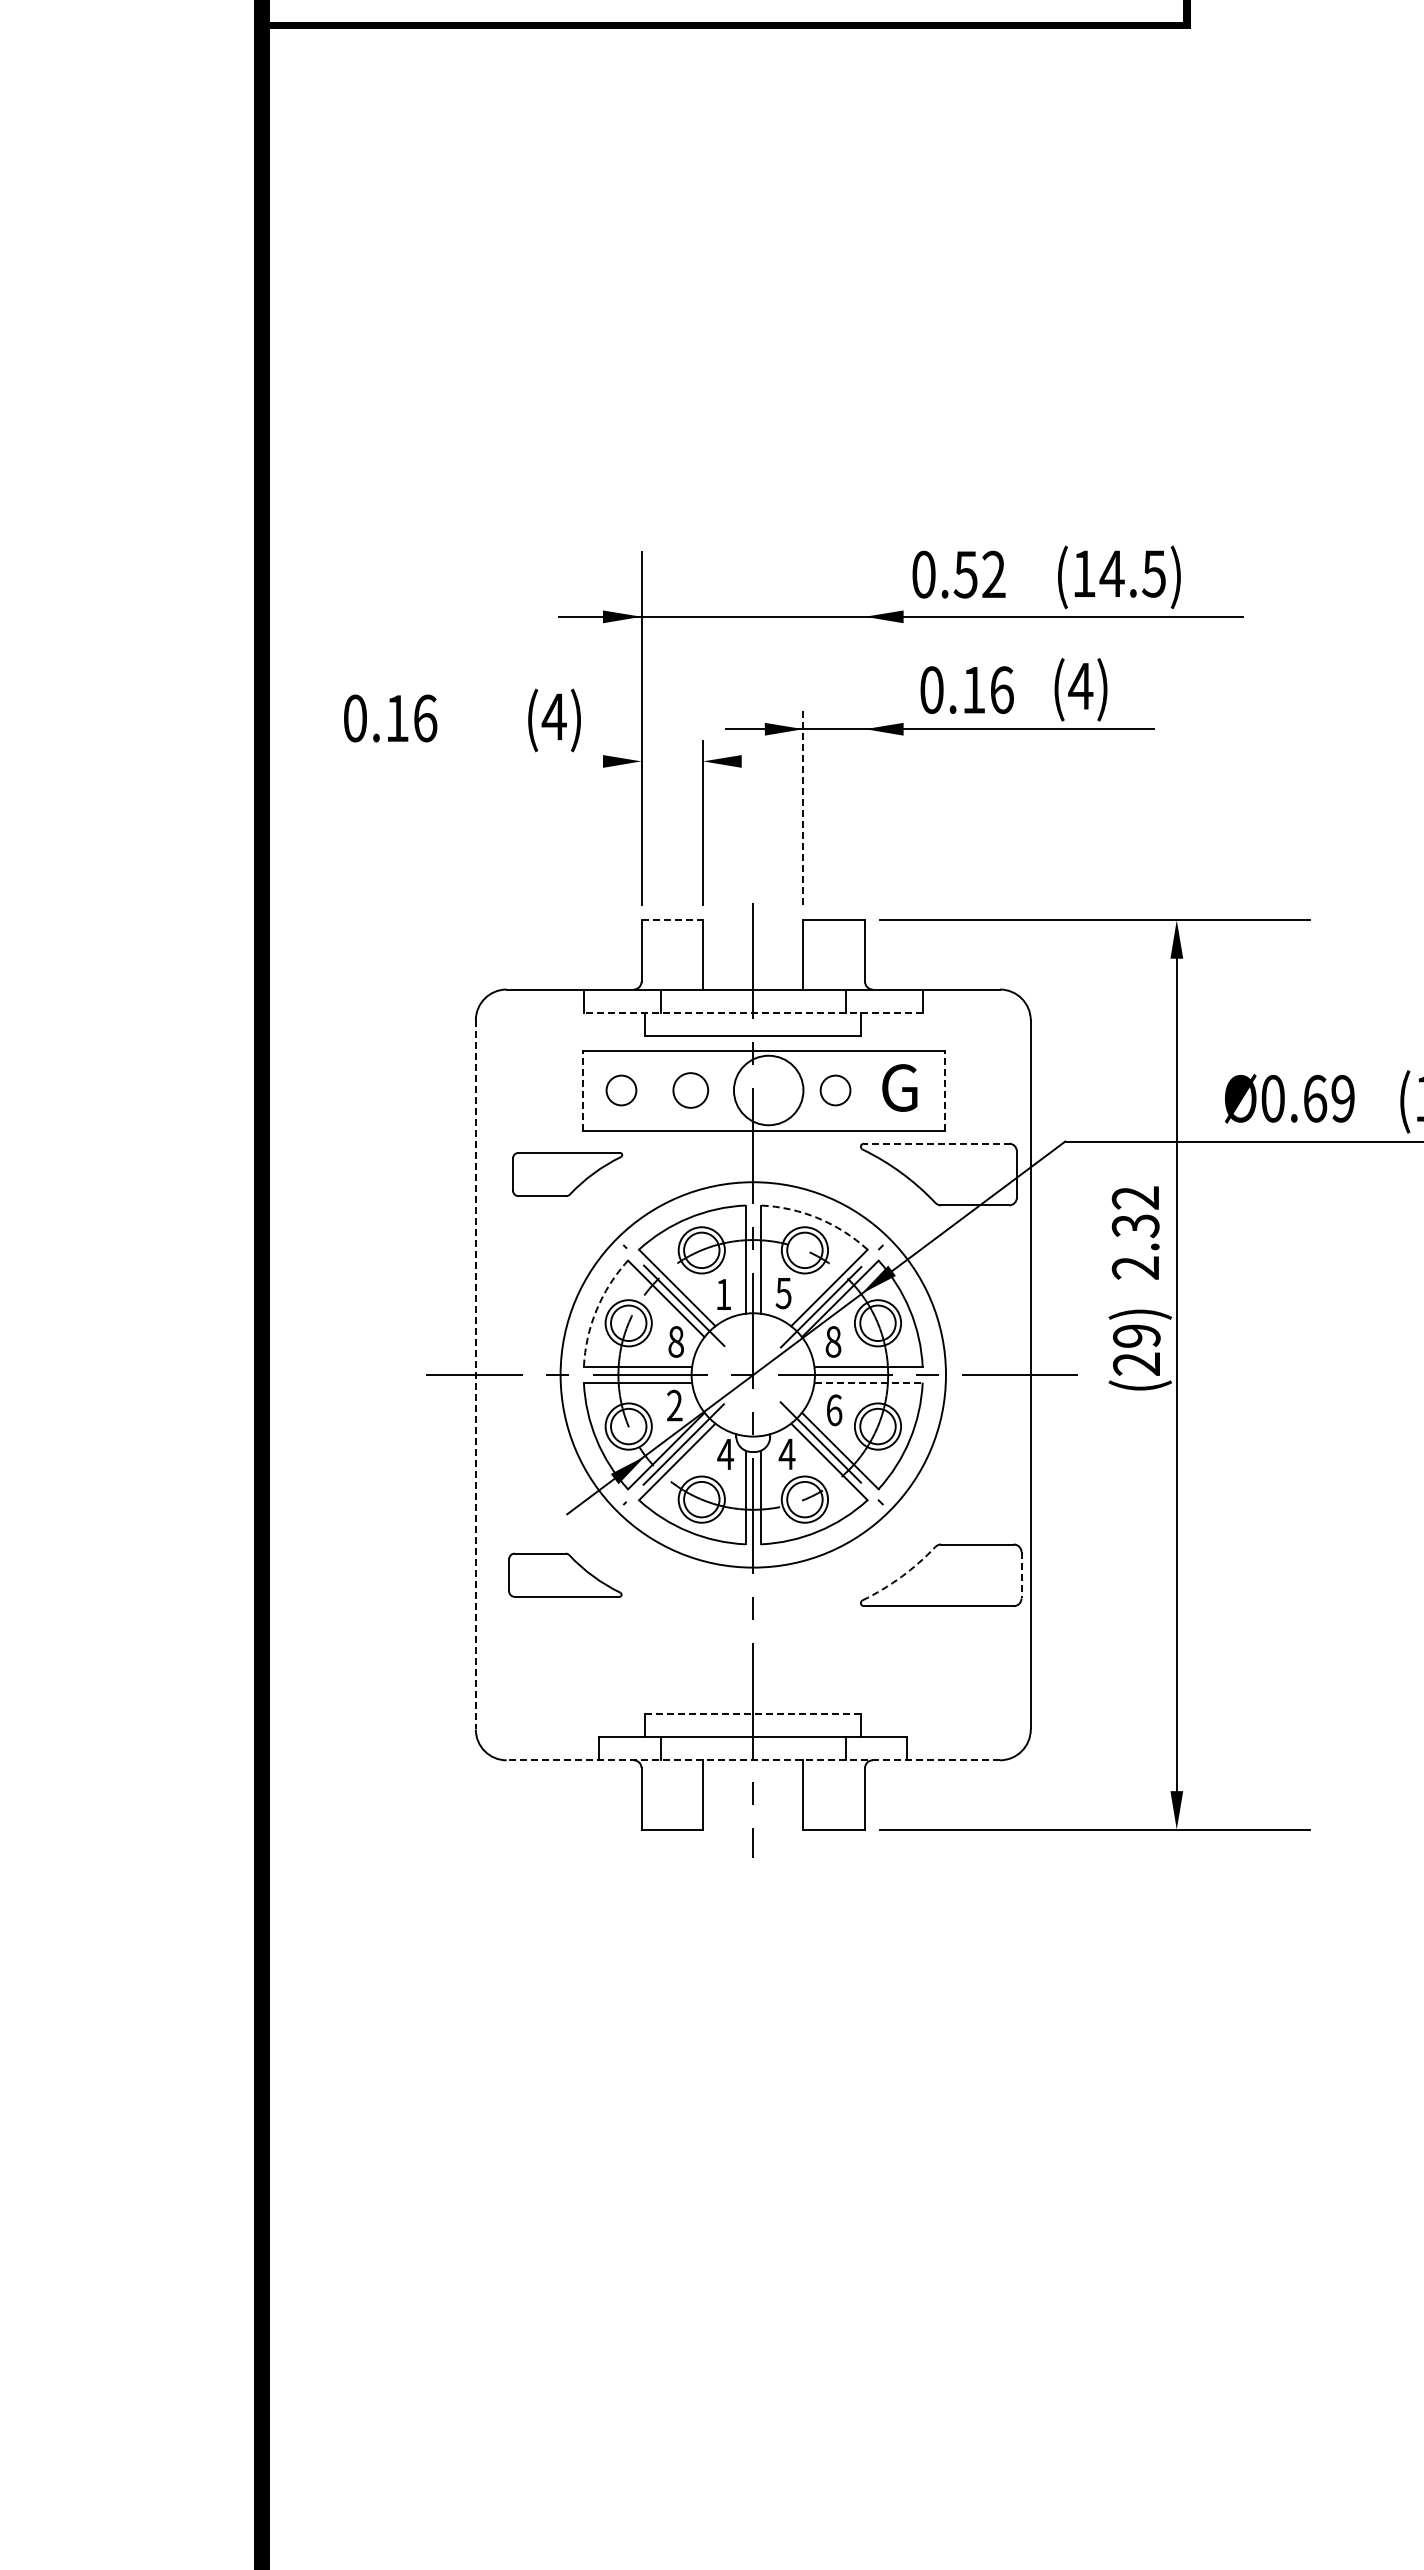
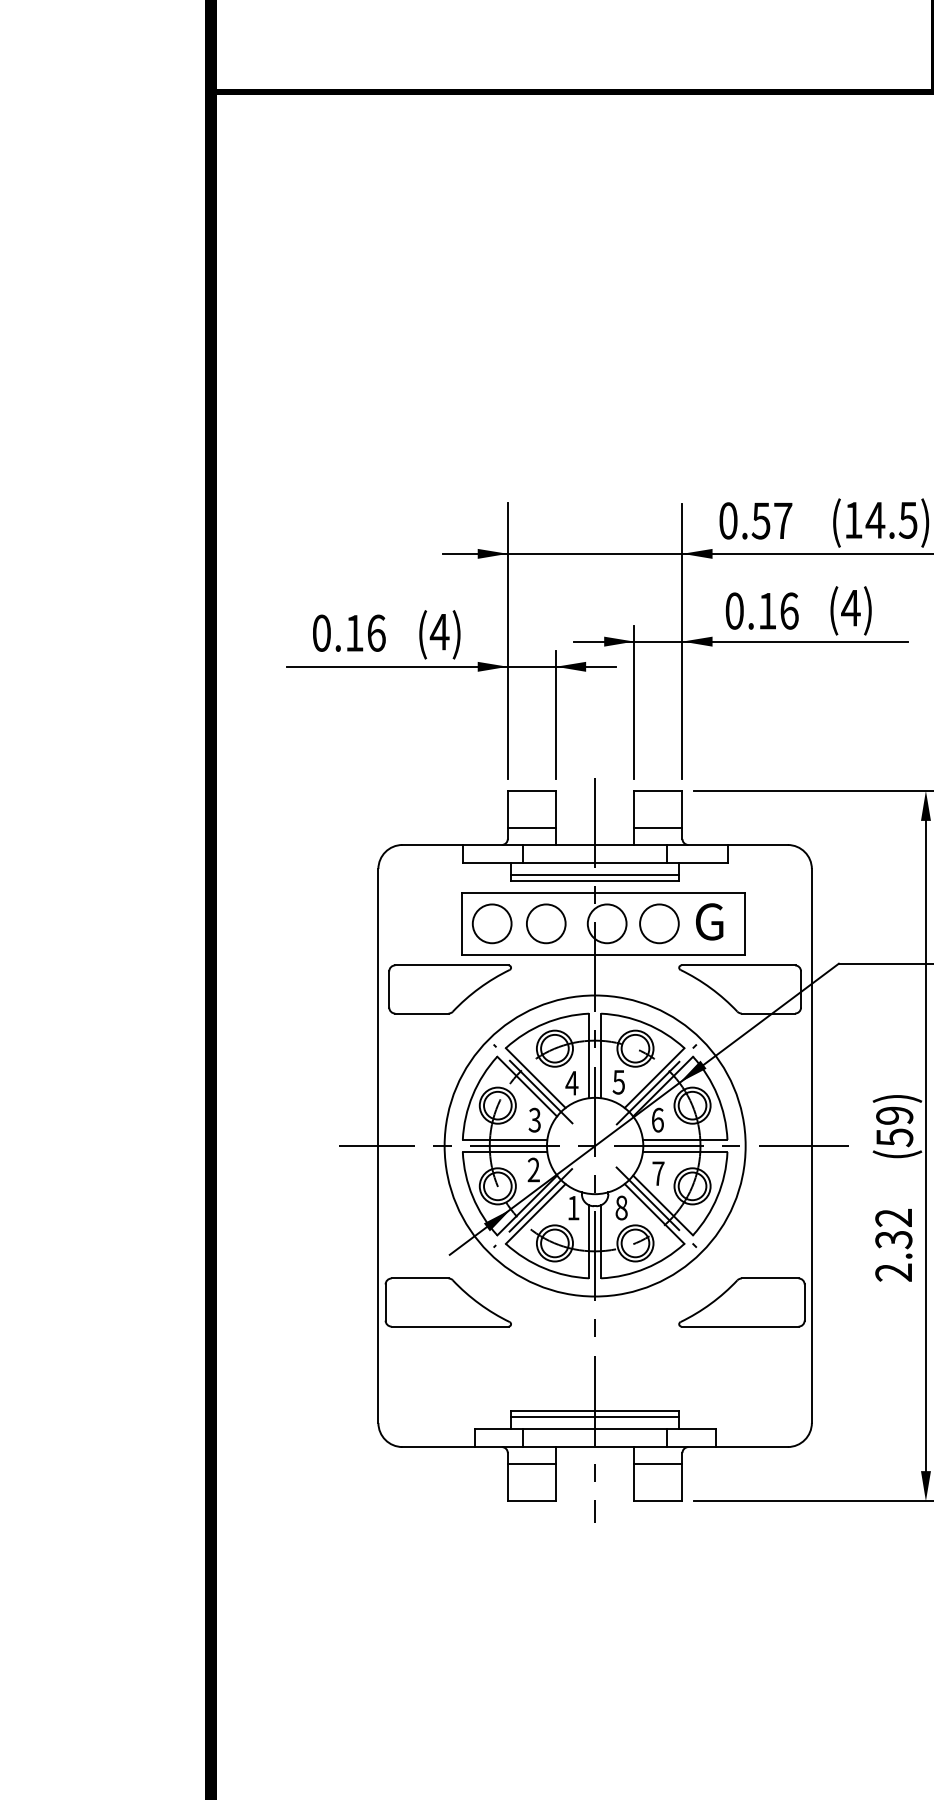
text: (993, 573) -> (782, 520), 0.52 -> 0.57
text: (390, 718) -> (349, 633), moved
line: (865, 728) -> (682, 641), added
line: (569, 761) -> (451, 666), added
line: (803, 807) -> (634, 702), dashed -> solid
line: (672, 920) -> (532, 791), dashed -> solid
line: (672, 967) -> (532, 827), added
line: (834, 967) -> (658, 827), added
line: (753, 1012) -> (595, 862), dashed -> solid
line: (753, 1028) -> (595, 875), added
line: (582, 1090) -> (461, 923), dashed -> solid
circle: (621, 1090) -> (492, 923), size x1.67
circle: (690, 1090) -> (546, 923), size x1.43
circle: (768, 1090) -> (607, 923), size x0.71
circle: (835, 1090) -> (659, 923), size x1.67
line: (945, 1090) -> (745, 923), dashed -> solid
line: (936, 1143) -> (738, 965), dashed -> solid
part: (567, 1174) -> (450, 989), size x1.43
arc: (818, 1218) -> (646, 1023), dashed -> solid
text: (1135, 1232) -> (893, 1244), moved
text: (723, 1294) -> (571, 1083), 1 -> 4
arc: (596, 1310) -> (472, 1095), dashed -> solid
text: (675, 1341) -> (534, 1119), 8 -> 3
text: (833, 1341) -> (657, 1119), 8 -> 6
text: (1136, 1364) -> (894, 1137), (29) -> (59)
line: (475, 1374) -> (378, 1145), dashed -> solid
line: (869, 1382) -> (685, 1151), dashed -> solid
text: (834, 1410) -> (658, 1173), 6 -> 7
text: (725, 1454) -> (573, 1208), 4 -> 1
text: (786, 1454) -> (621, 1208), 4 -> 8
part: (565, 1574) -> (448, 1301), size x1.43
line: (1021, 1575) -> (804, 1302), dashed -> solid
arc: (901, 1576) -> (710, 1303), dashed -> solid
line: (753, 1714) -> (595, 1411), dashed -> solid
line: (753, 1721) -> (595, 1416), added
line: (753, 1760) -> (595, 1447), dashed -> solid
line: (672, 1782) -> (532, 1464), added
line: (834, 1782) -> (658, 1464), added

